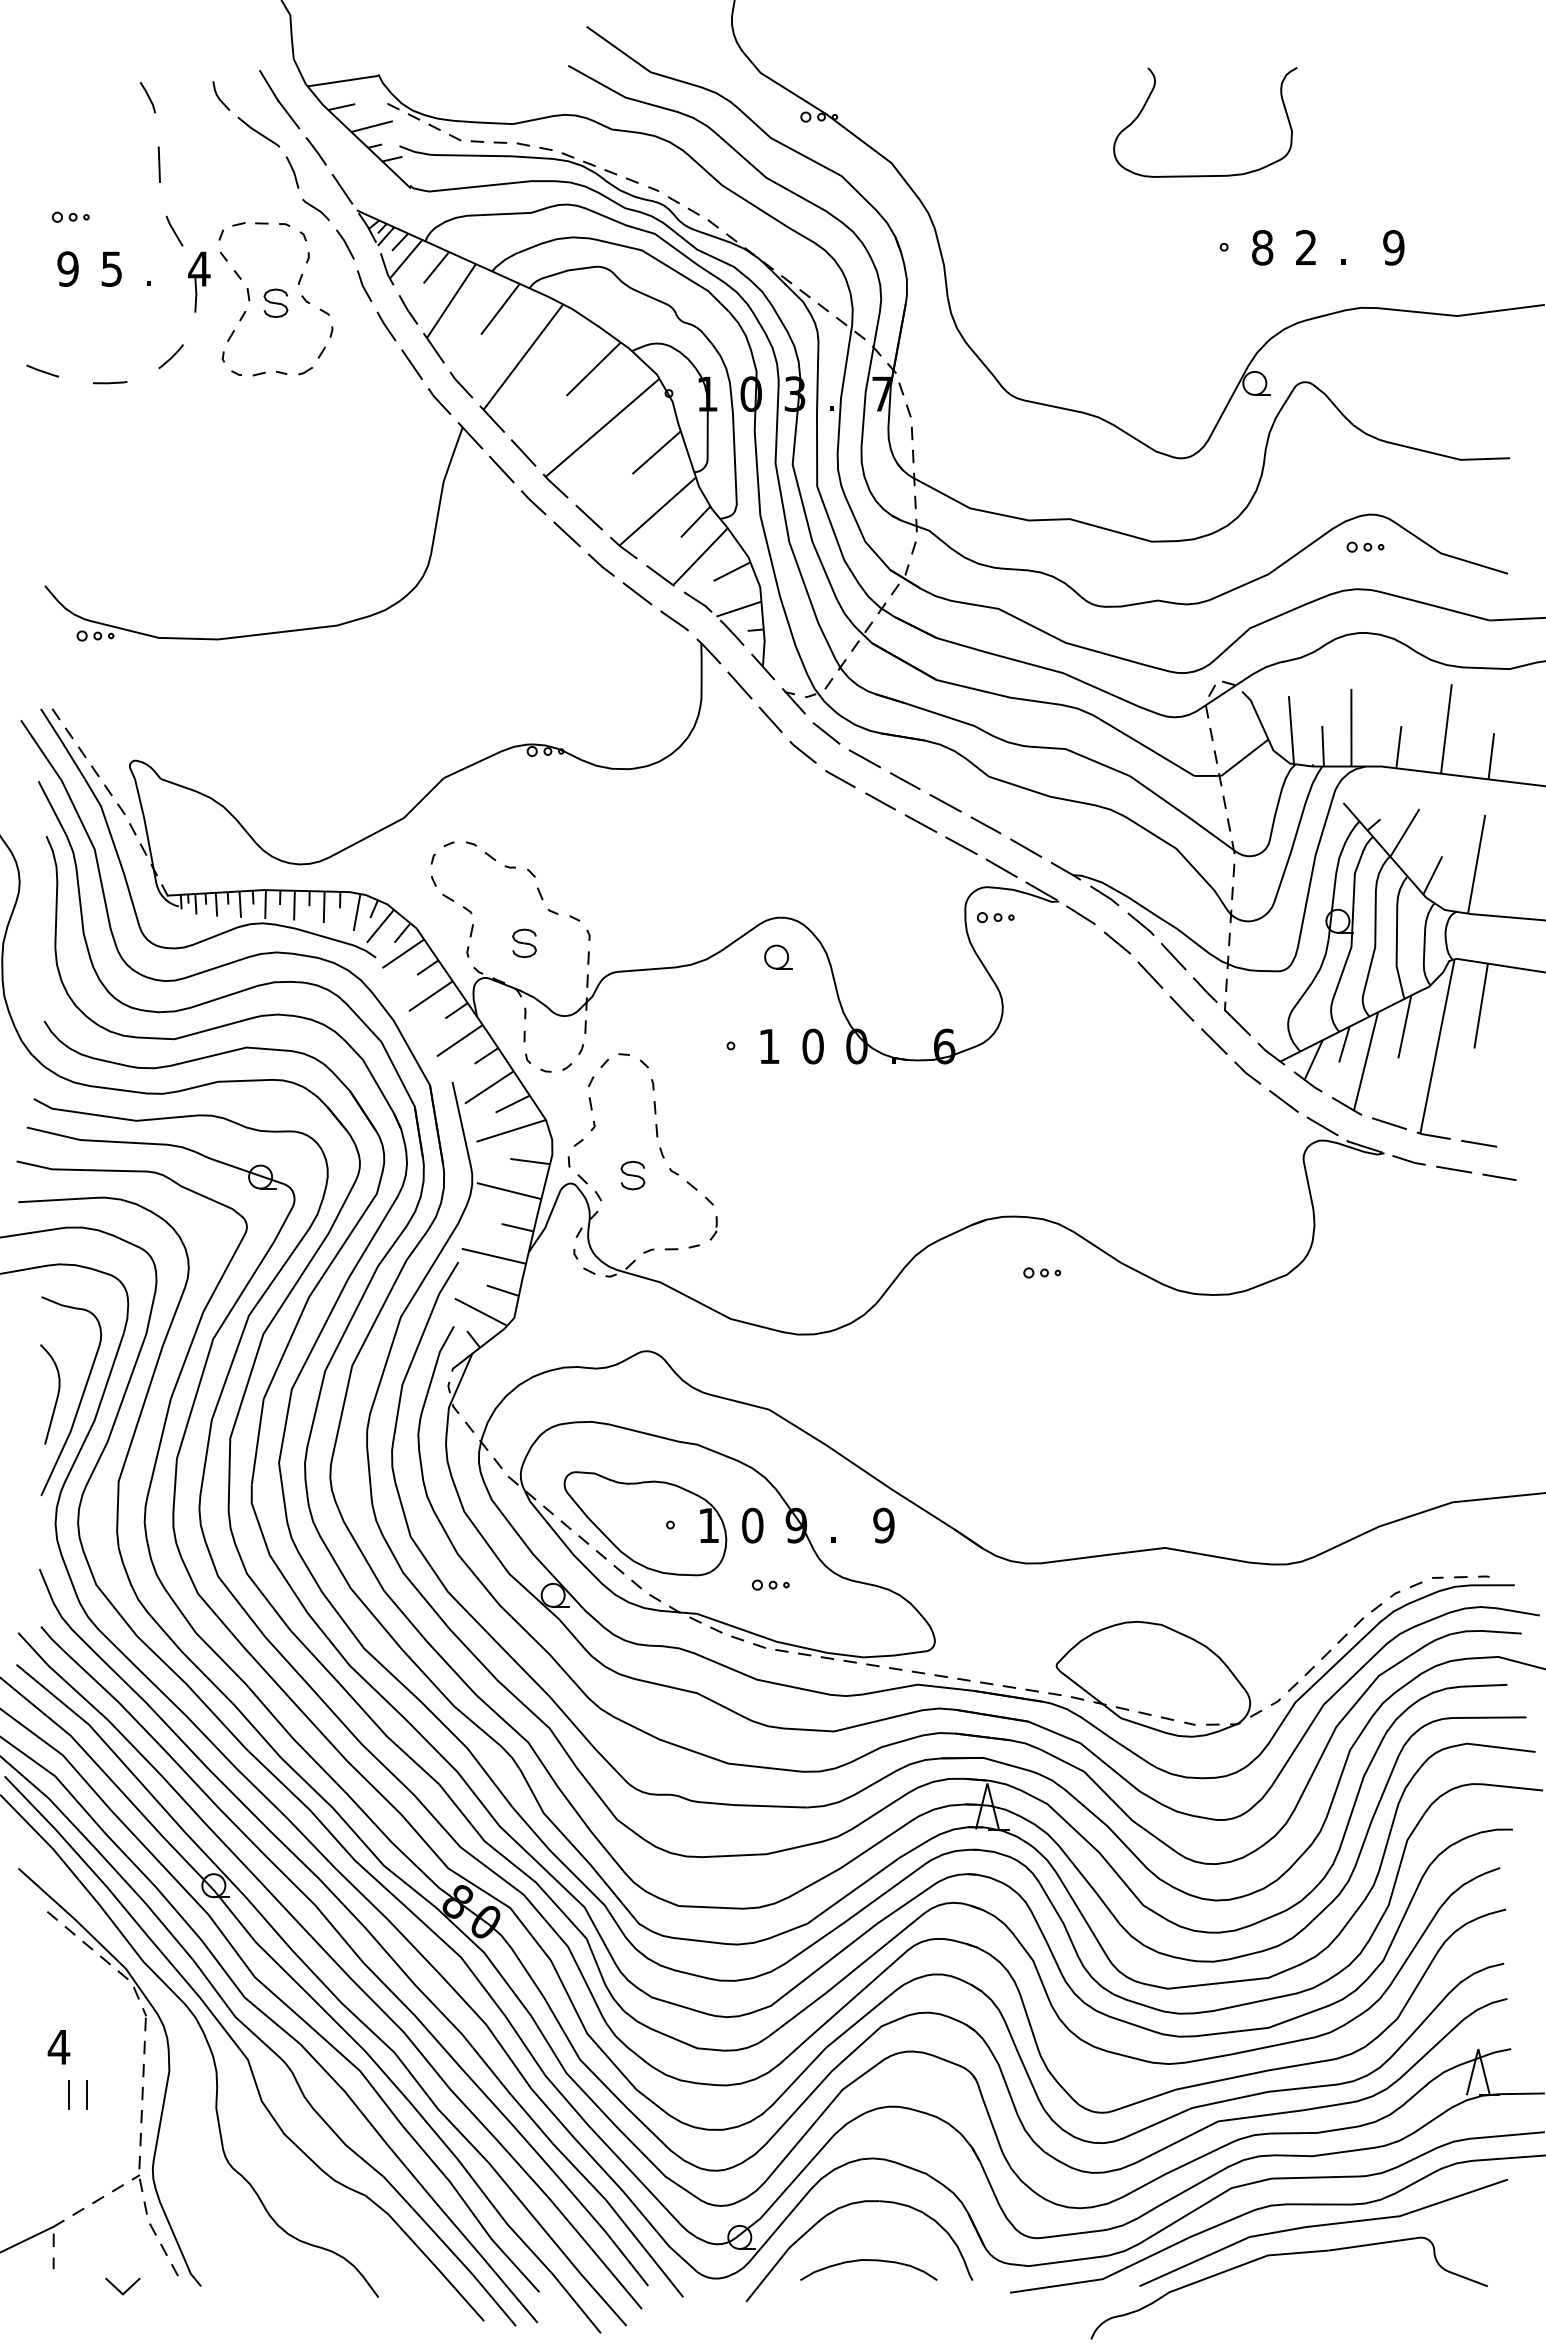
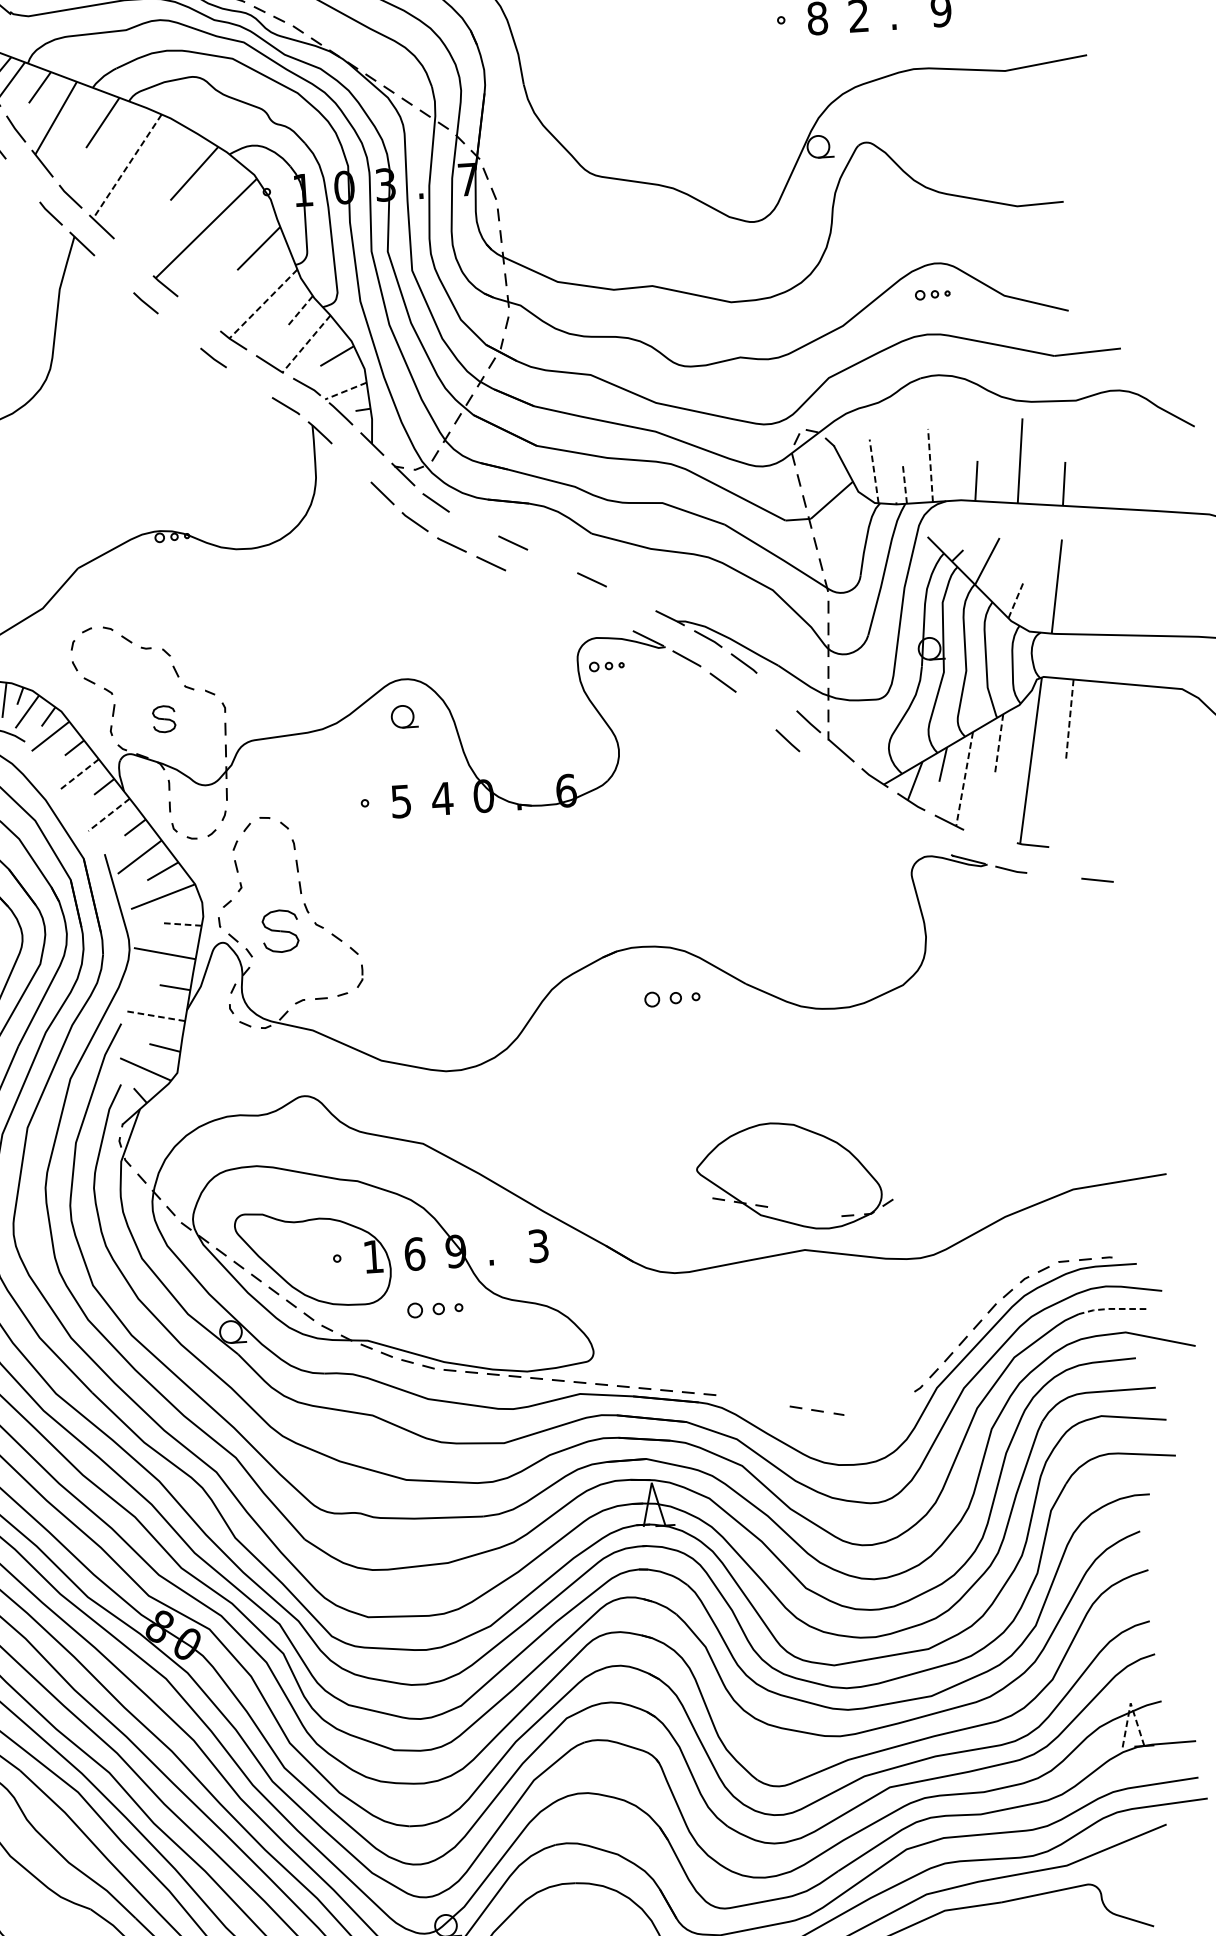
line: (523, 357) -> (127, 166), solid -> dashed
line: (411, 364) -> (22, 180), removed
line: (523, 452) -> (133, 256), removed
line: (501, 469) -> (113, 273), removed
line: (657, 511) -> (263, 303), solid -> dashed
line: (588, 517) -> (198, 313), removed
line: (695, 522) -> (299, 312), solid -> dashed
line: (566, 534) -> (178, 331), removed
line: (700, 557) -> (306, 344), solid -> dashed
line: (637, 593) -> (249, 382), removed
line: (738, 609) -> (345, 391), solid -> dashed
line: (739, 685) -> (351, 463), removed
line: (1351, 727) -> (930, 465), solid -> dashed
line: (1291, 729) -> (874, 470), solid -> dashed
line: (1323, 745) -> (905, 483), solid -> dashed
line: (864, 758) -> (473, 524), removed
line: (945, 803) -> (552, 561), removed
line: (920, 823) -> (530, 582), removed
line: (961, 845) -> (570, 600), removed
line: (1026, 847) -> (631, 598), removed
line: (1001, 867) -> (609, 618), removed
line: (1433, 874) -> (1016, 598), solid -> dashed
line: (1173, 956) -> (776, 692), removed
line: (1150, 974) -> (756, 710), removed
line: (430, 996) -> (78, 774), solid -> dashed
line: (1481, 1006) -> (1070, 720), solid -> dashed
line: (1404, 1027) -> (998, 744), solid -> dashed
line: (459, 1040) -> (108, 814), solid -> dashed
line: (1214, 1041) -> (820, 769), removed
text: (769, 1046) -> (401, 801), 1 -> 5
text: (812, 1046) -> (441, 798), 0 -> 4
line: (1366, 1061) -> (965, 779), solid -> dashed
line: (1247, 1072) -> (853, 796), removed
line: (1283, 1101) -> (889, 821), removed
line: (1389, 1123) -> (990, 836), removed
line: (1322, 1126) -> (927, 843), removed
line: (1479, 1143) -> (1076, 849), removed
line: (529, 1161) -> (182, 924), solid -> dashed
line: (1454, 1169) -> (1054, 875), removed
part: (632, 1175) -> (280, 931), size x1.6
line: (493, 1256) -> (154, 1016), solid -> dashed
part: (1041, 1272) -> (671, 997), size x1.6
text: (752, 1525) -> (414, 1254), 0 -> 6
text: (883, 1525) -> (538, 1246), 9 -> 3
part: (770, 1584) -> (435, 1308), size x1.6
line: (1484, 1631) -> (1111, 1309), solid -> dashed
part: (1158, 1679) -> (793, 1176), moved
line: (1478, 2049) -> (1130, 1703), solid -> dashed

